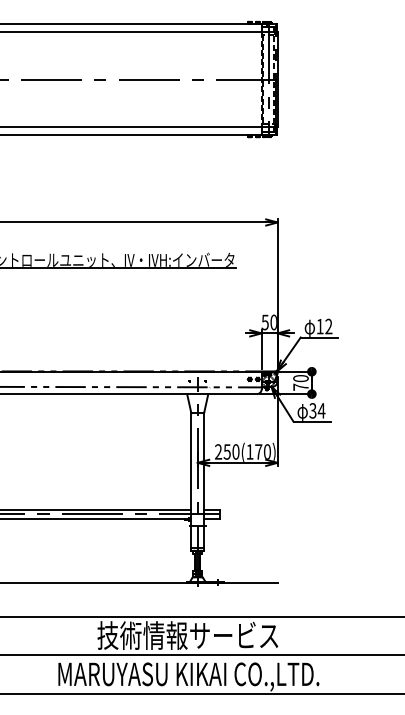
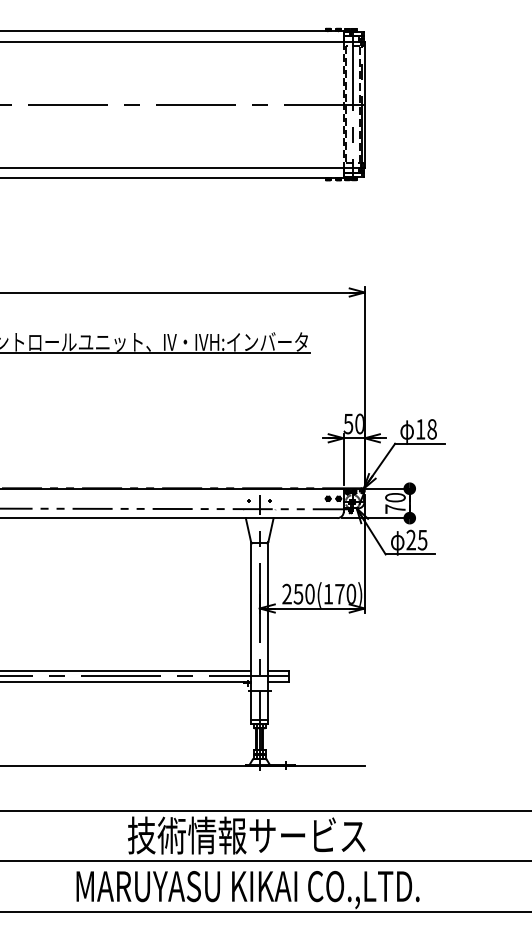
text: (328, 326) -> (431, 429), 12 -> 18
text: (317, 410) -> (417, 539), 34 -> 25

